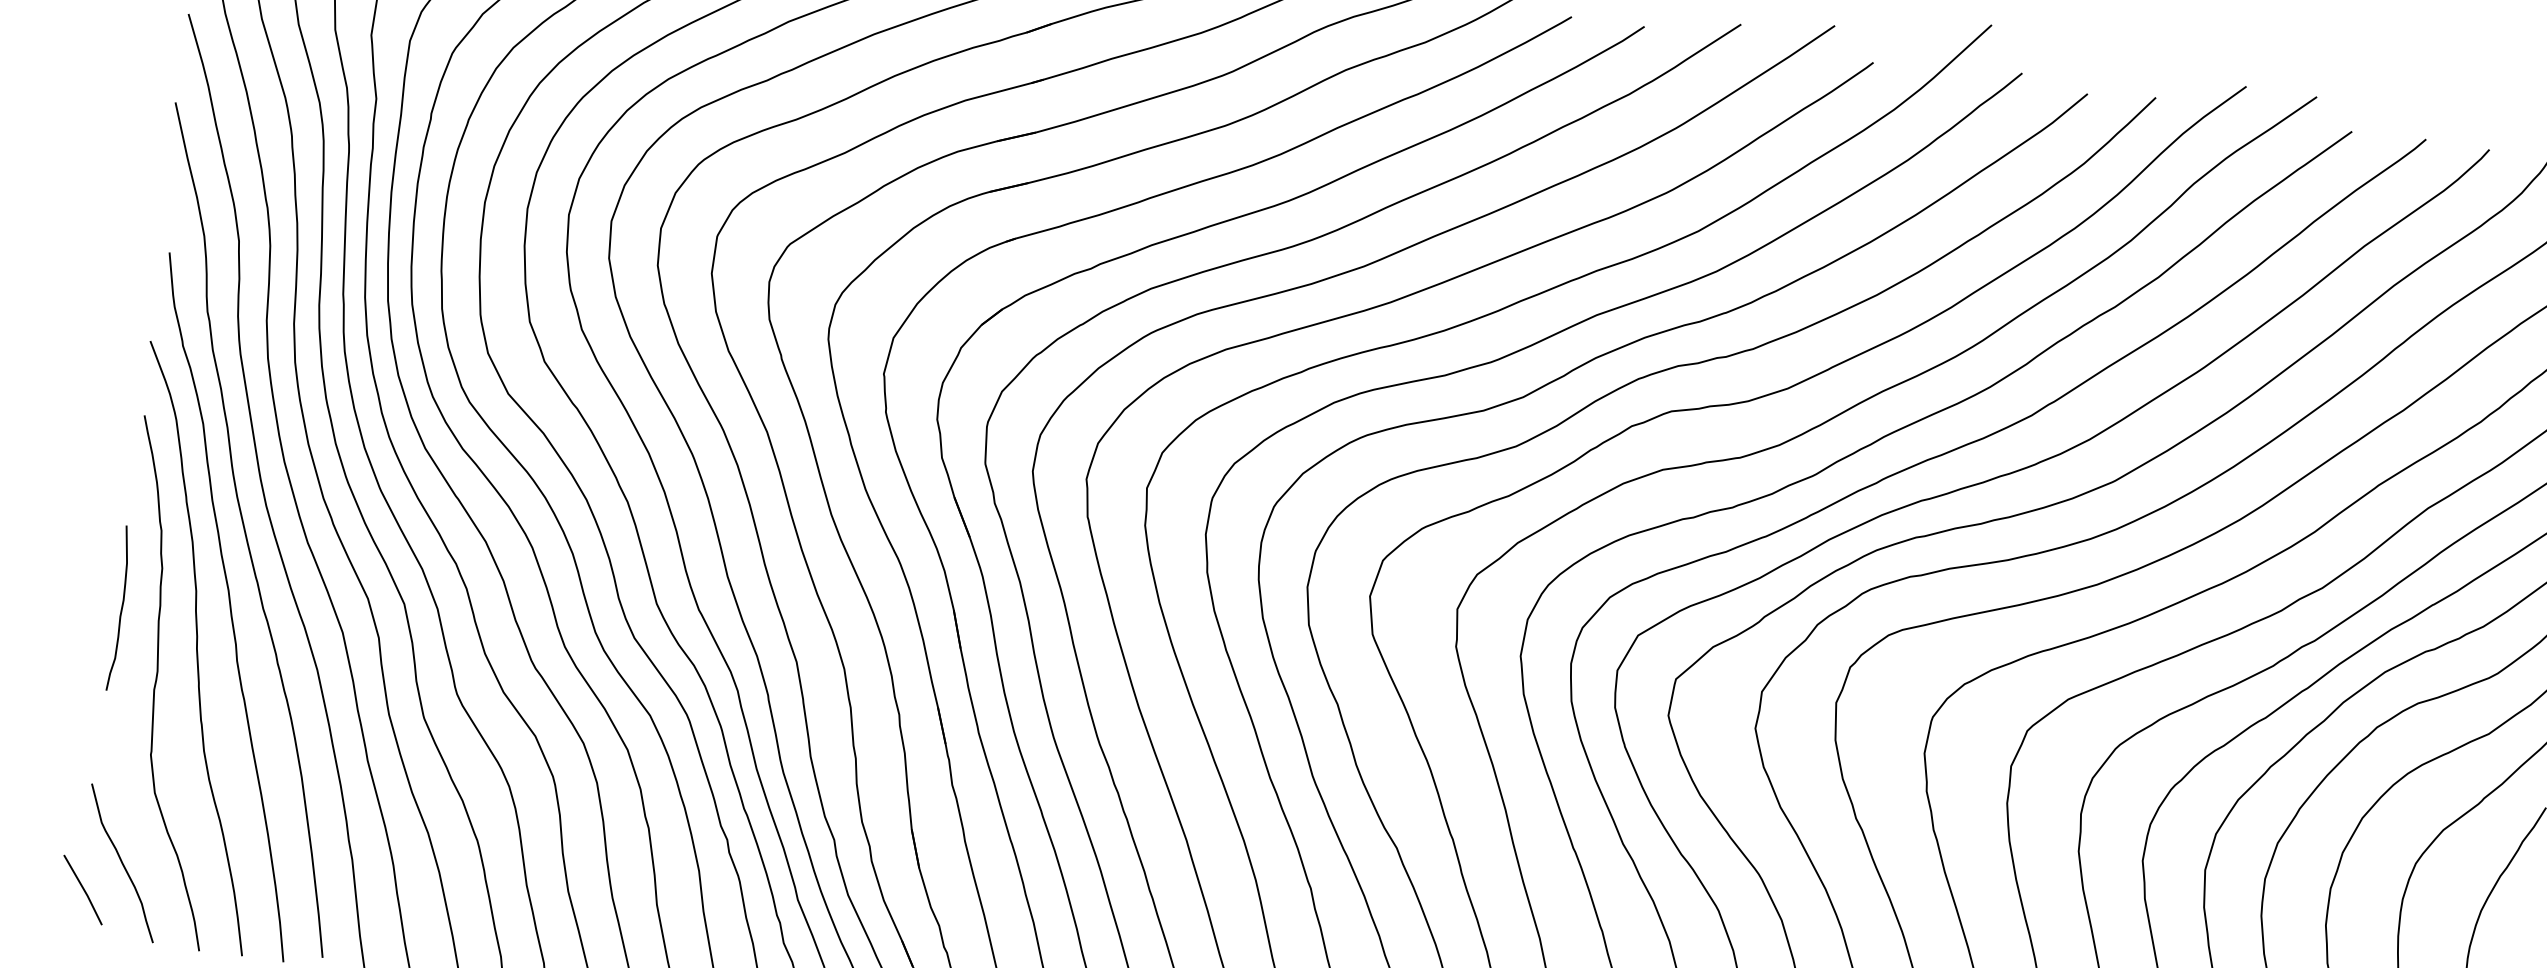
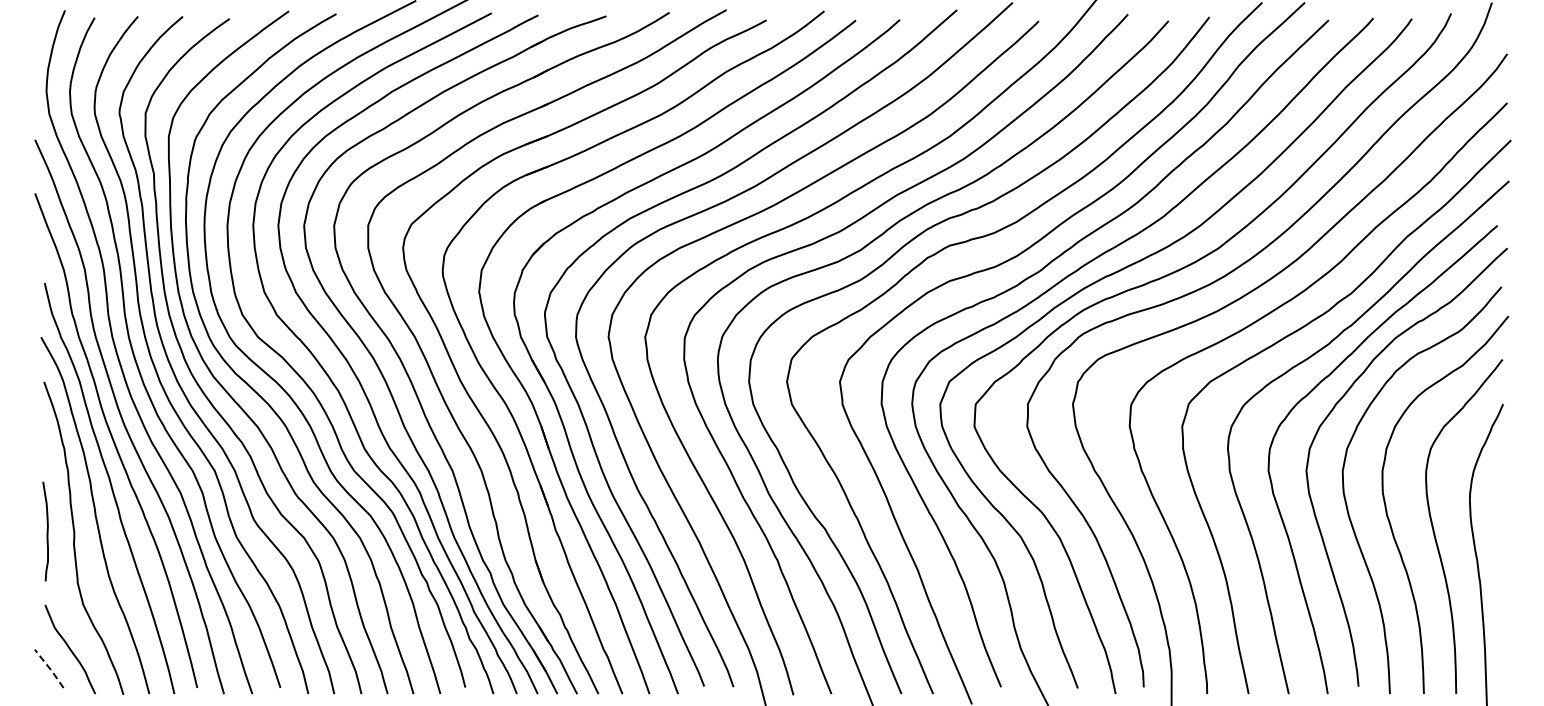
curve: (119, 608) -> (46, 531), moved
line: (85, 889) -> (50, 668), solid -> dashed

